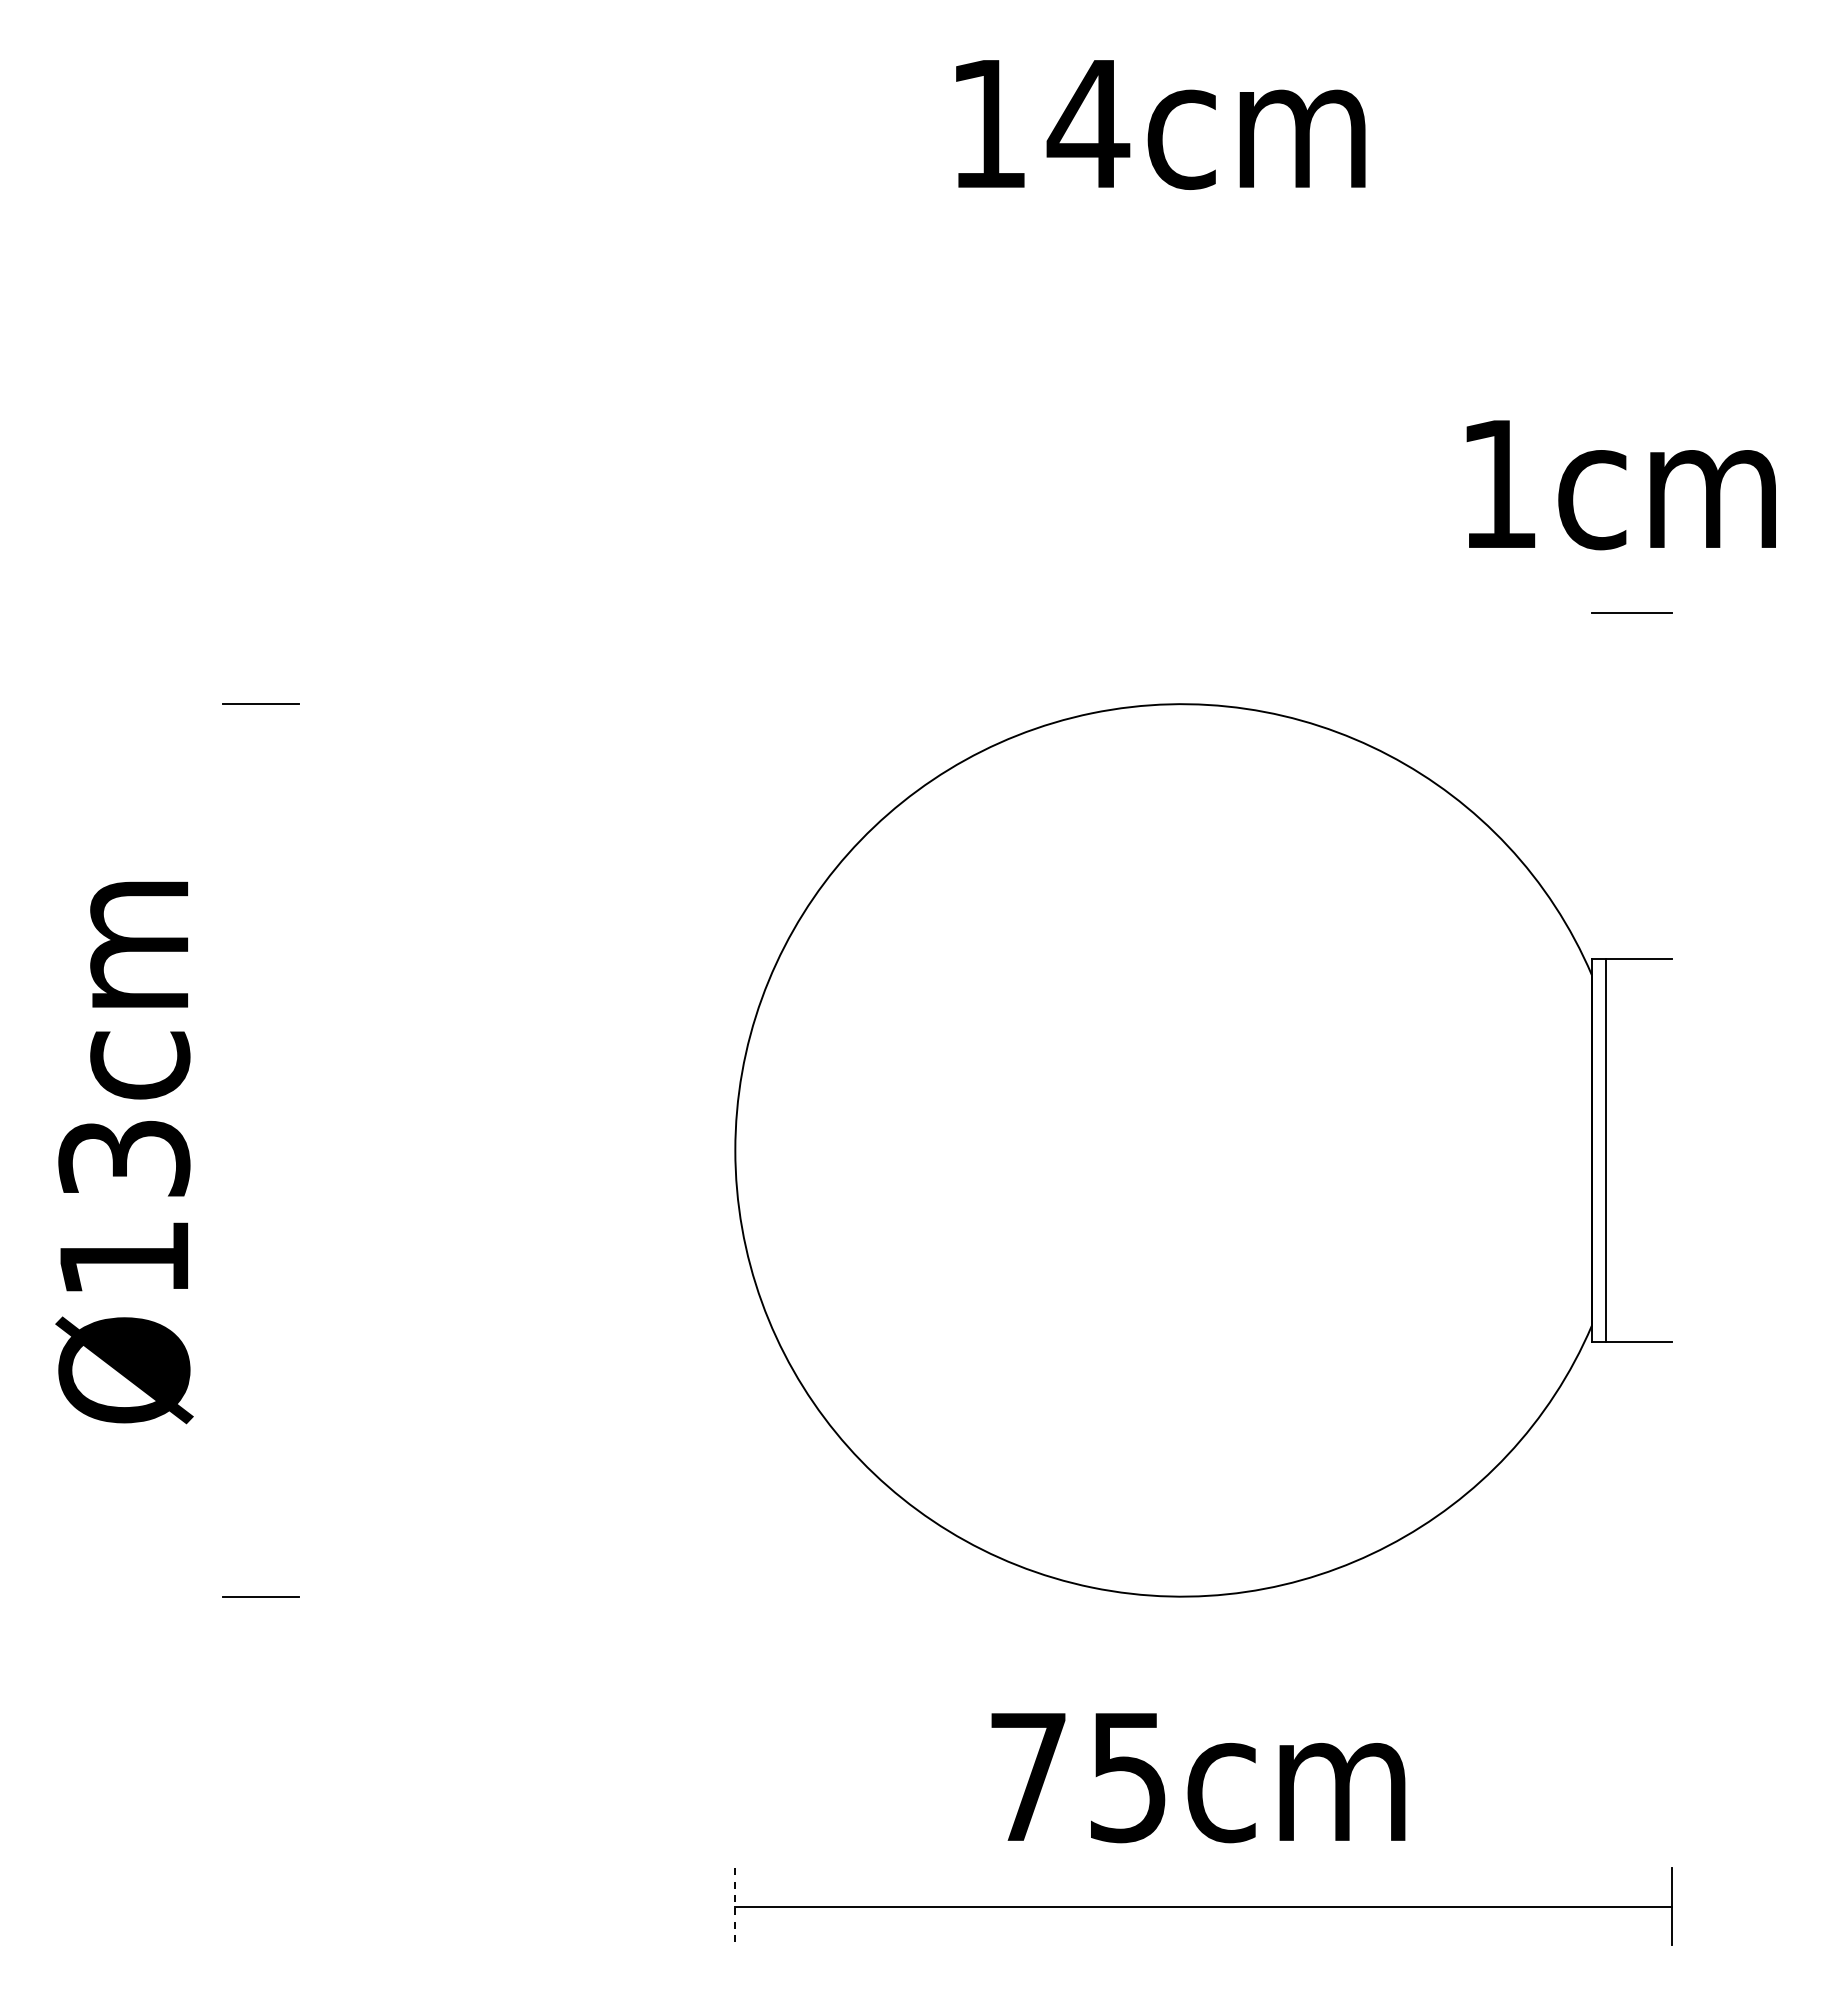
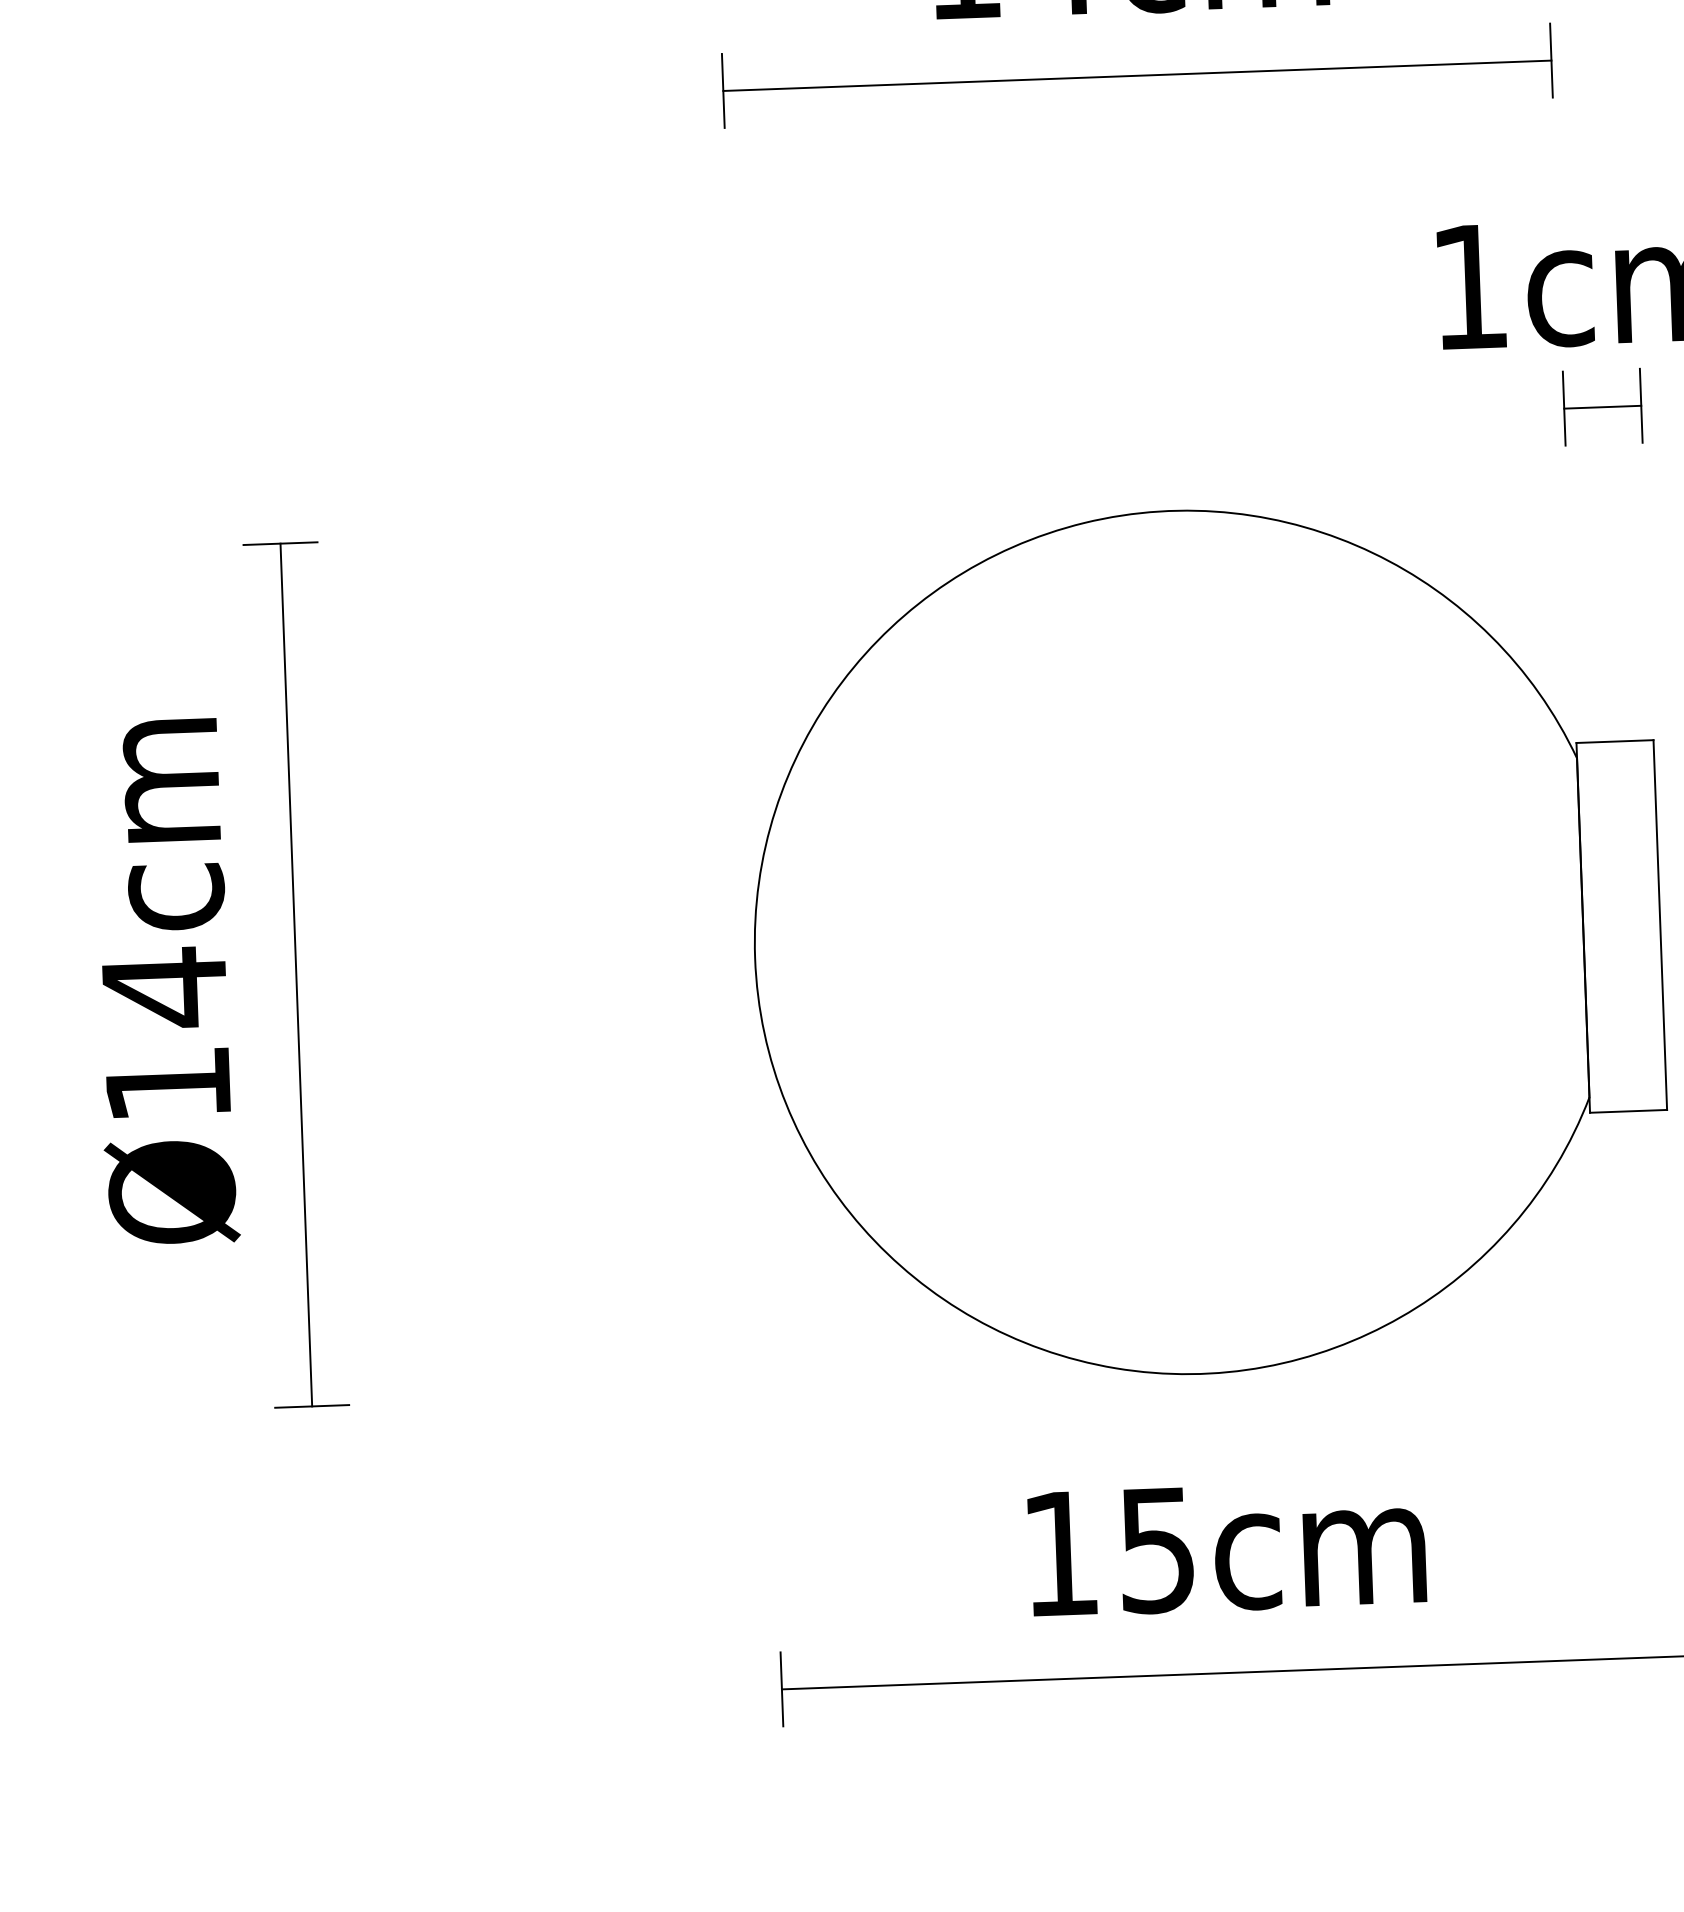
part: (1163, 253) -> (1137, 75), added
line: (1591, 613) -> (1563, 408), added
line: (1671, 613) -> (1641, 405), added
line: (260, 1150) -> (296, 975), added
line: (1605, 1150) -> (1660, 925), moved
text: (124, 1158) -> (164, 987), Ø13cm -> Ø14cm
text: (1028, 1776) -> (1060, 1553), 75cm -> 15cm
line: (735, 1907) -> (782, 1690), dashed -> solid

